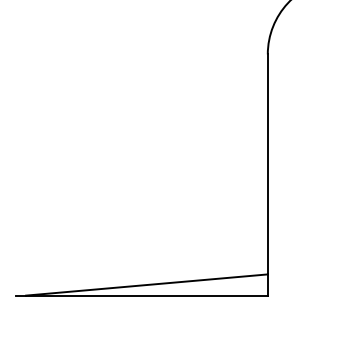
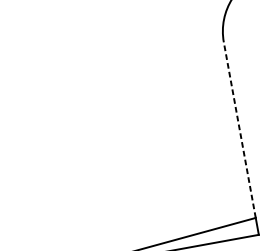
line: (267, 164) -> (239, 130), solid -> dashed

